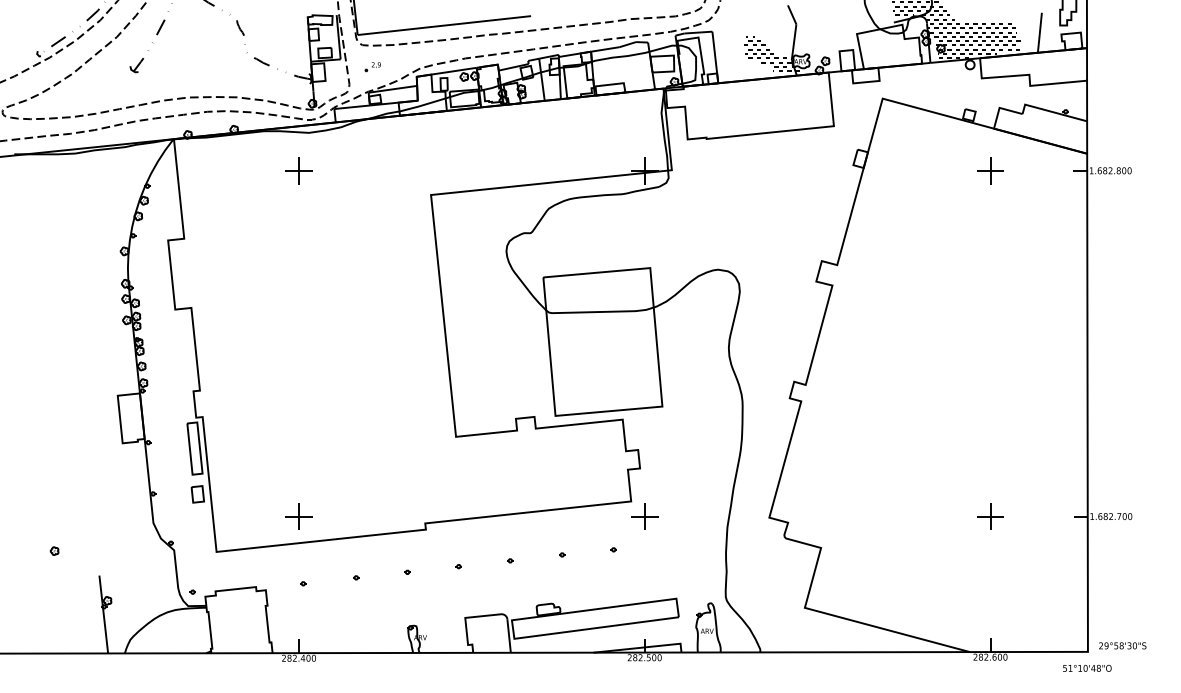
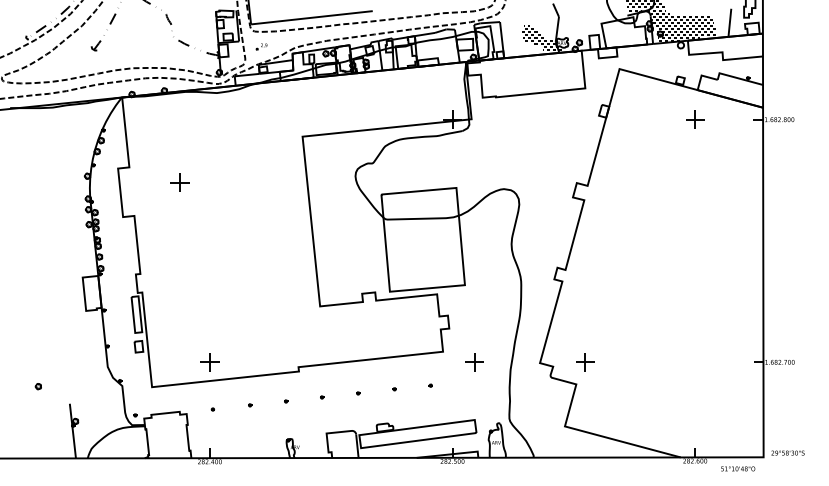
part: (298, 170) -> (179, 182), moved
part: (644, 516) -> (474, 362), moved
part: (990, 516) -> (585, 362), moved
text: (1087, 667) -> (738, 468), moved

